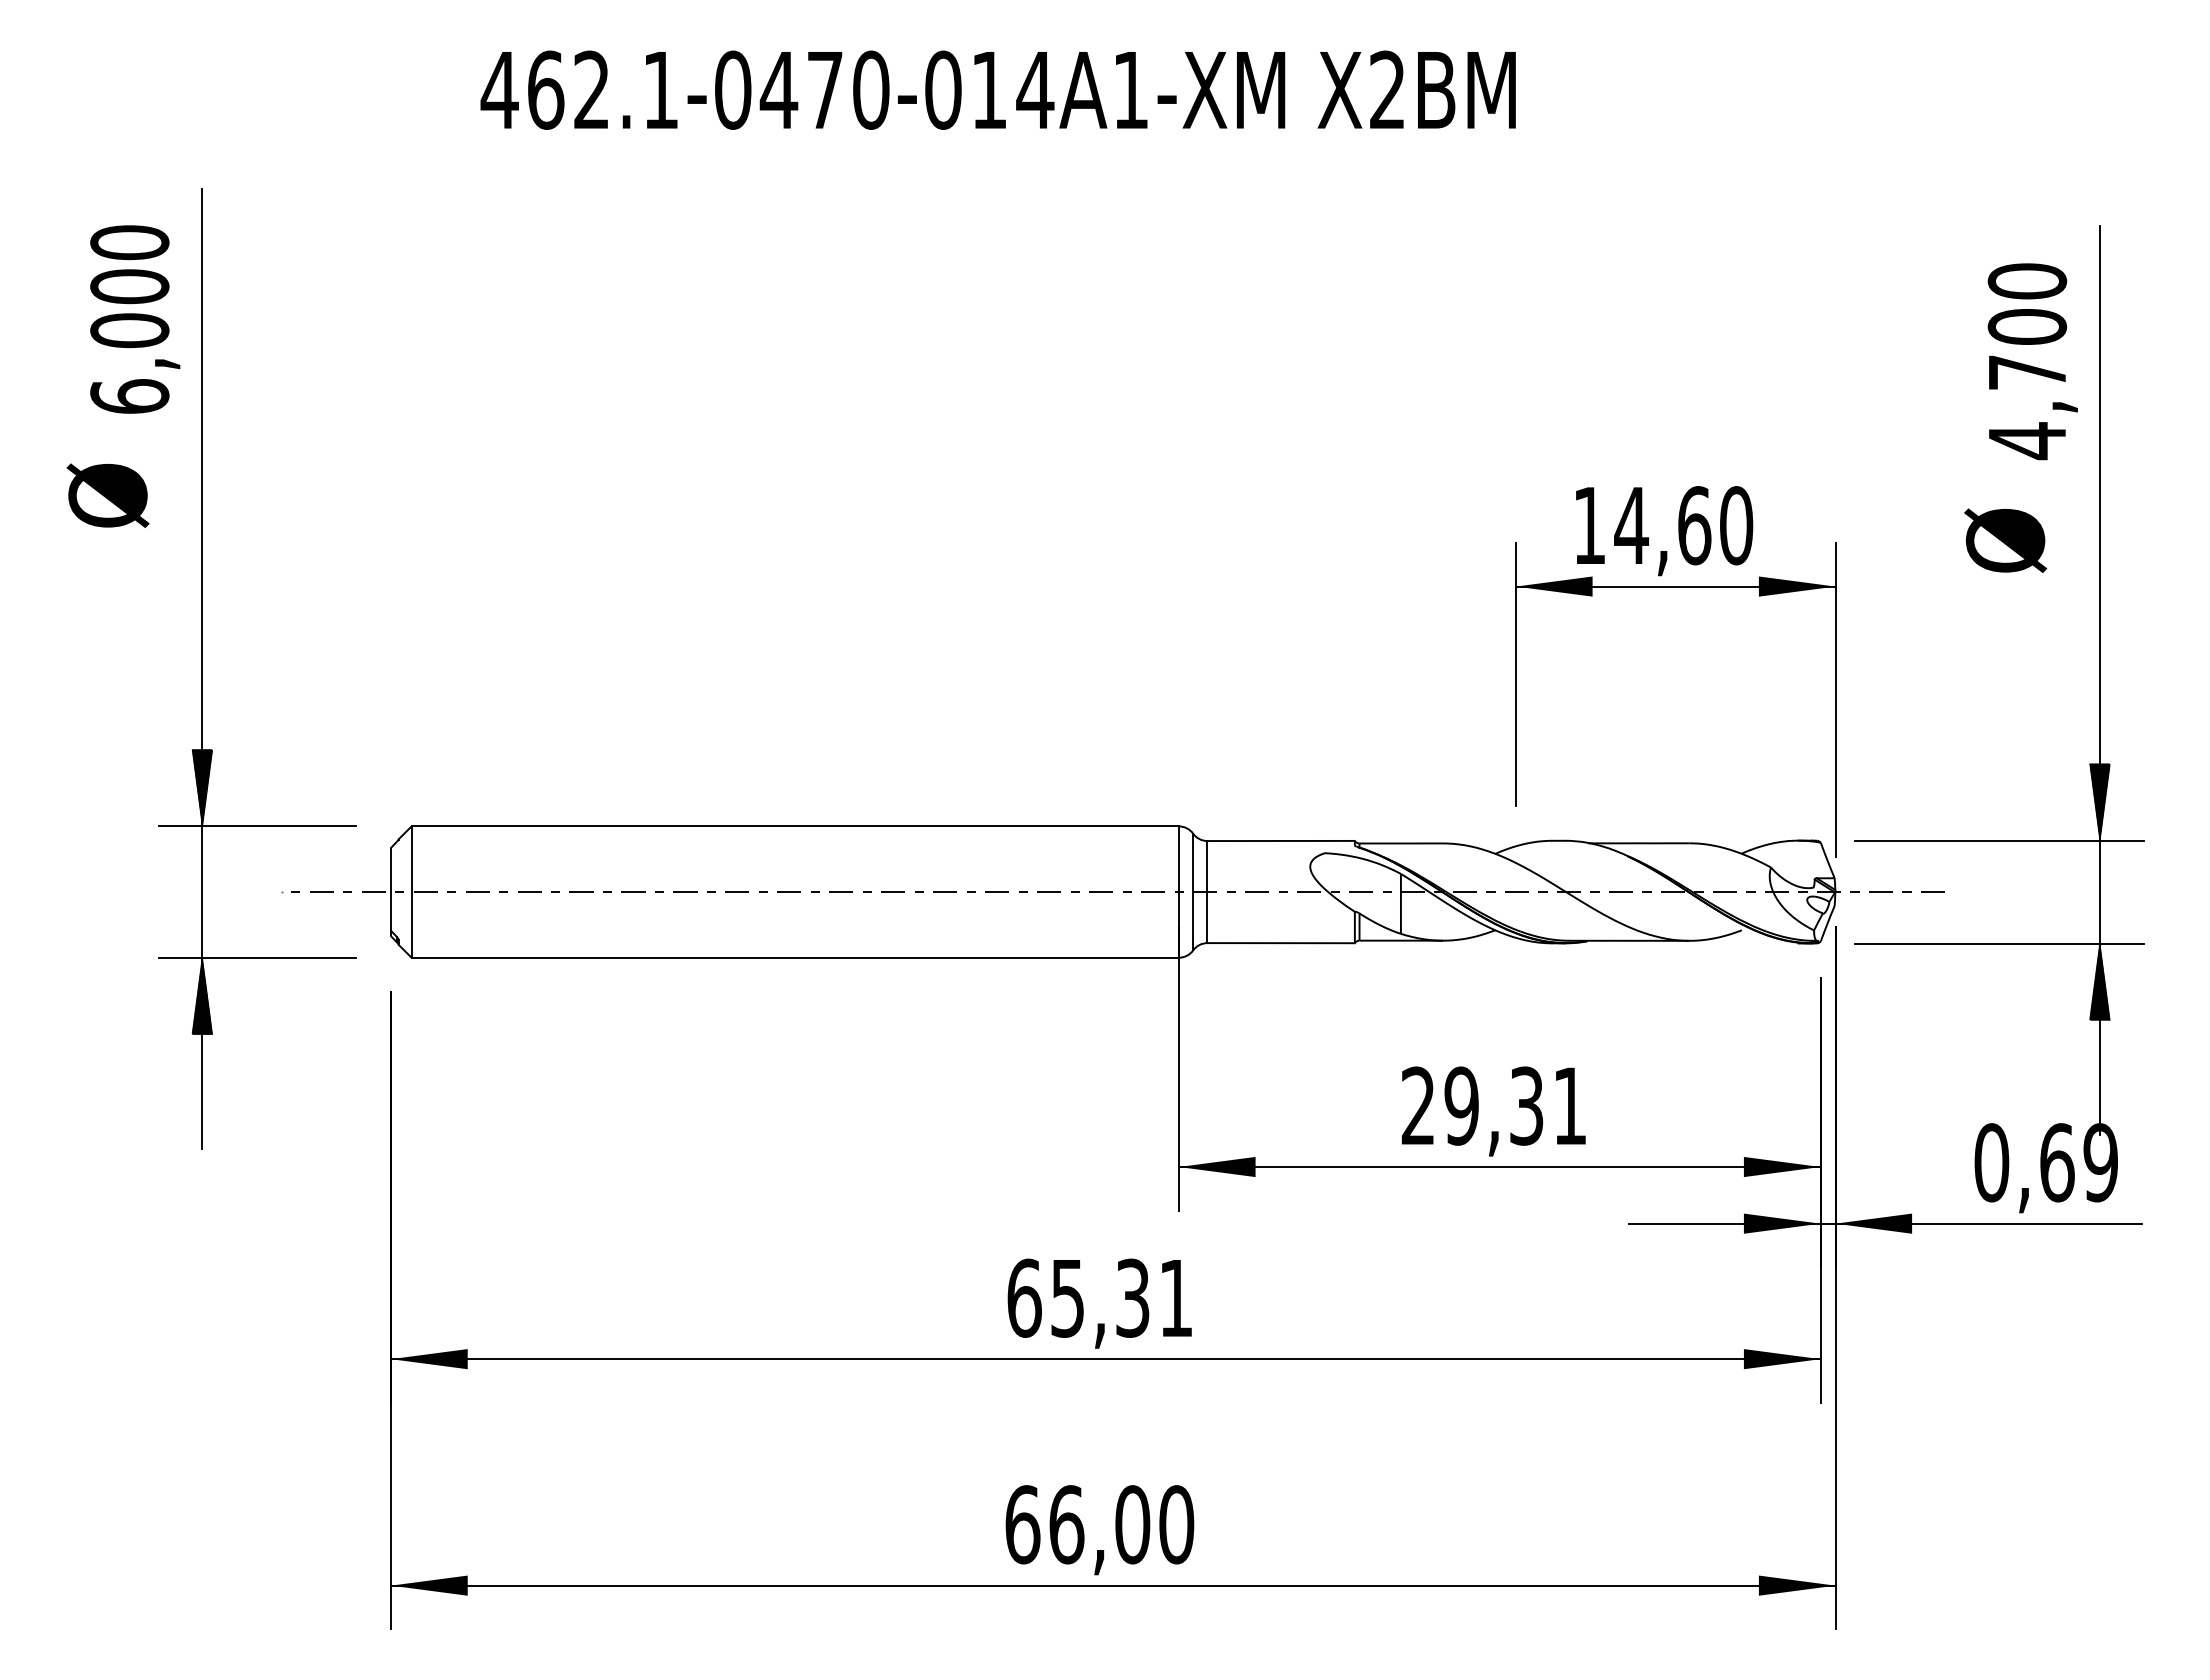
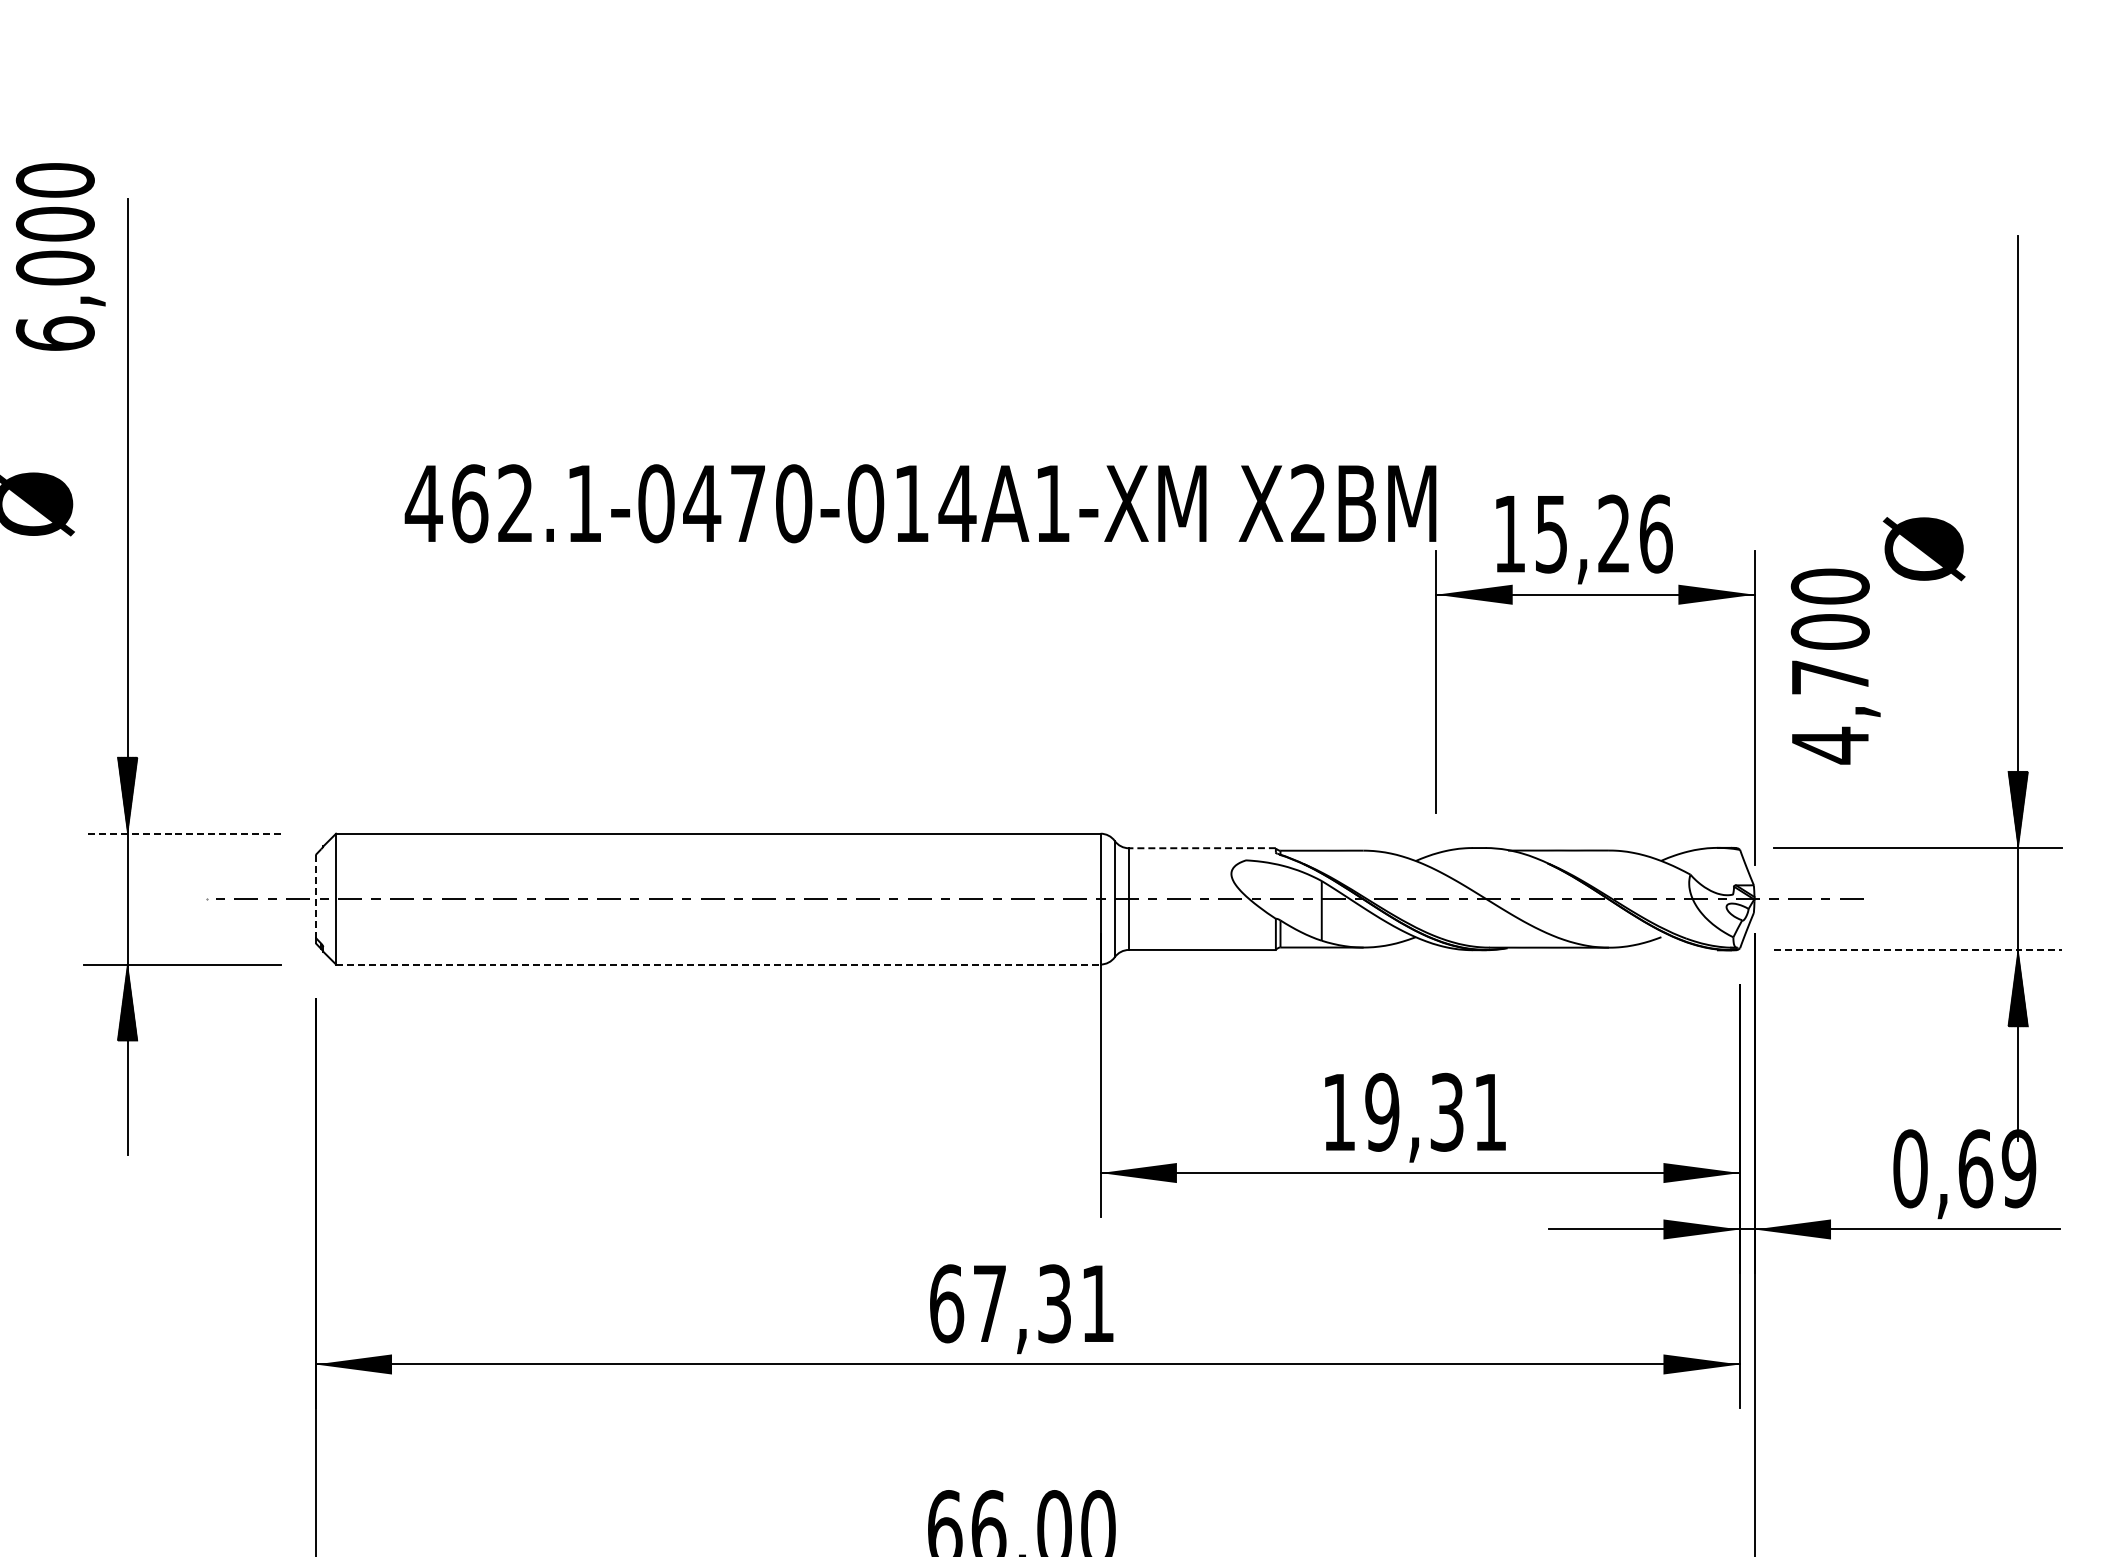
text: (997, 89) -> (919, 503), moved
text: (135, 319) -> (61, 256), moved
text: (2032, 361) -> (1835, 666), moved
text: (1683, 525) -> (1603, 533), 14,60 -> 15,26
line: (257, 826) -> (182, 833), solid -> dashed
line: (1281, 840) -> (1202, 847), solid -> dashed
line: (391, 889) -> (316, 896), solid -> dashed
line: (1999, 943) -> (1918, 950), solid -> dashed
line: (795, 957) -> (718, 964), solid -> dashed
text: (1417, 1105) -> (1338, 1111), 29,31 -> 19,31
text: (1067, 1298) -> (989, 1304), 65,31 -> 67,31

